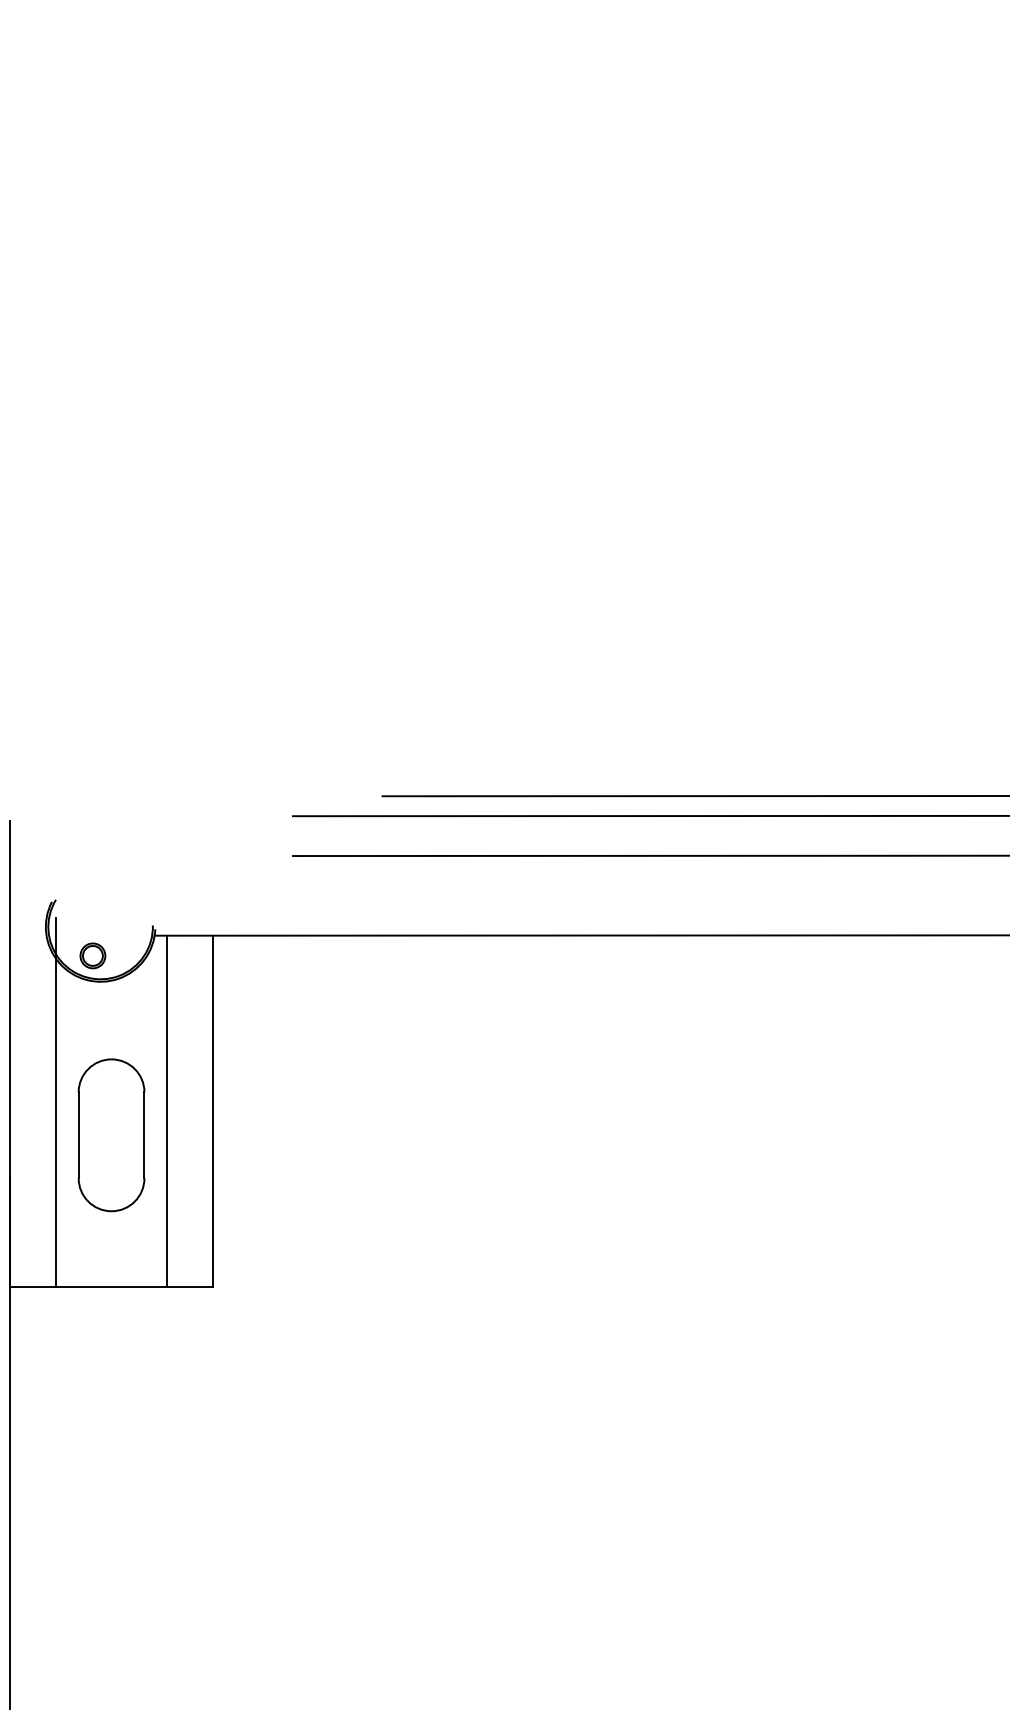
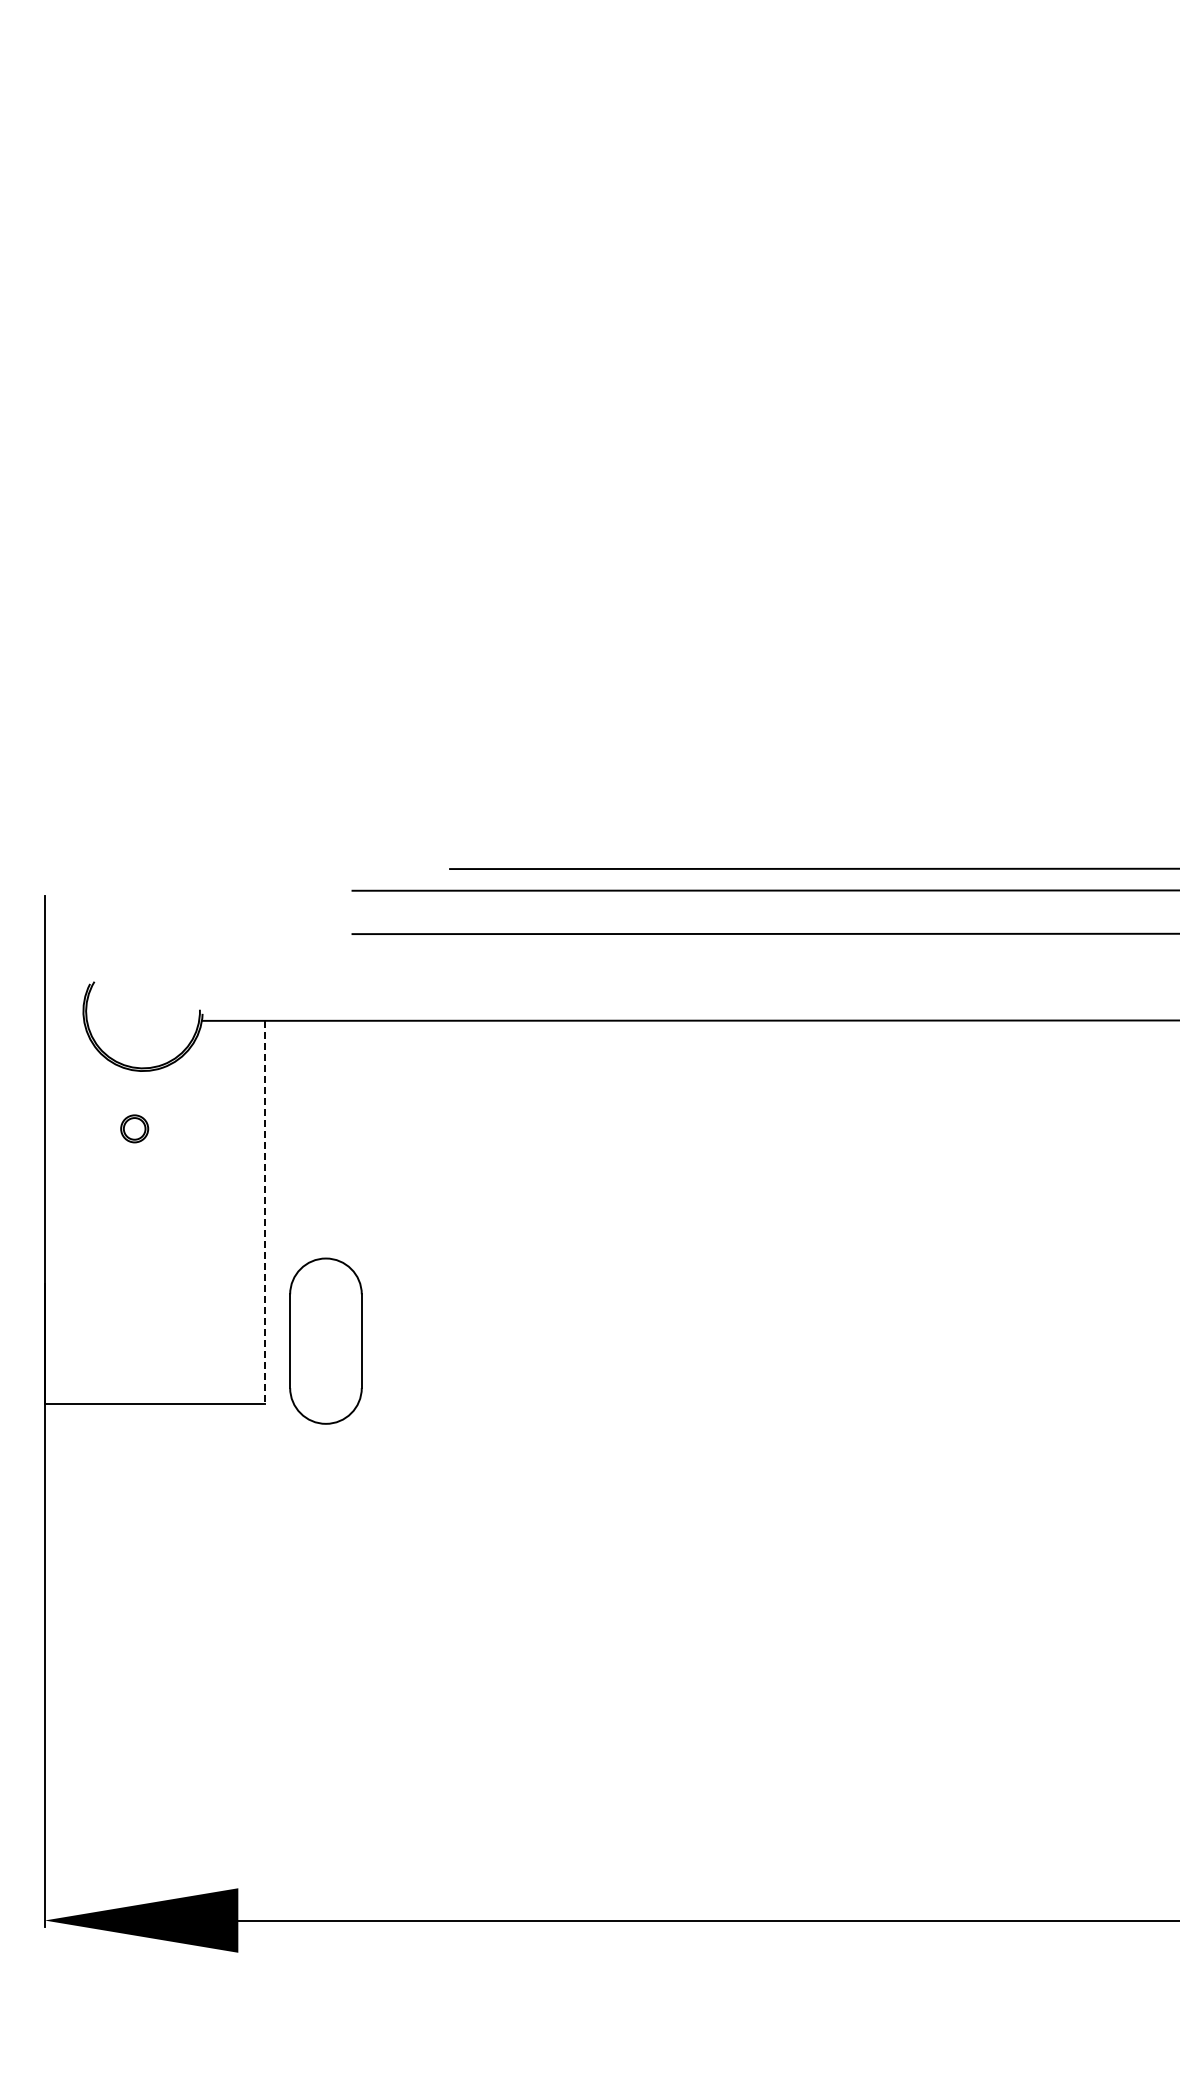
part: (92, 955) -> (134, 1128), moved
line: (56, 1102) -> (94, 1202), removed
line: (167, 1110) -> (215, 1211), removed
line: (213, 1111) -> (265, 1212), solid -> dashed
part: (111, 1134) -> (325, 1340), moved

